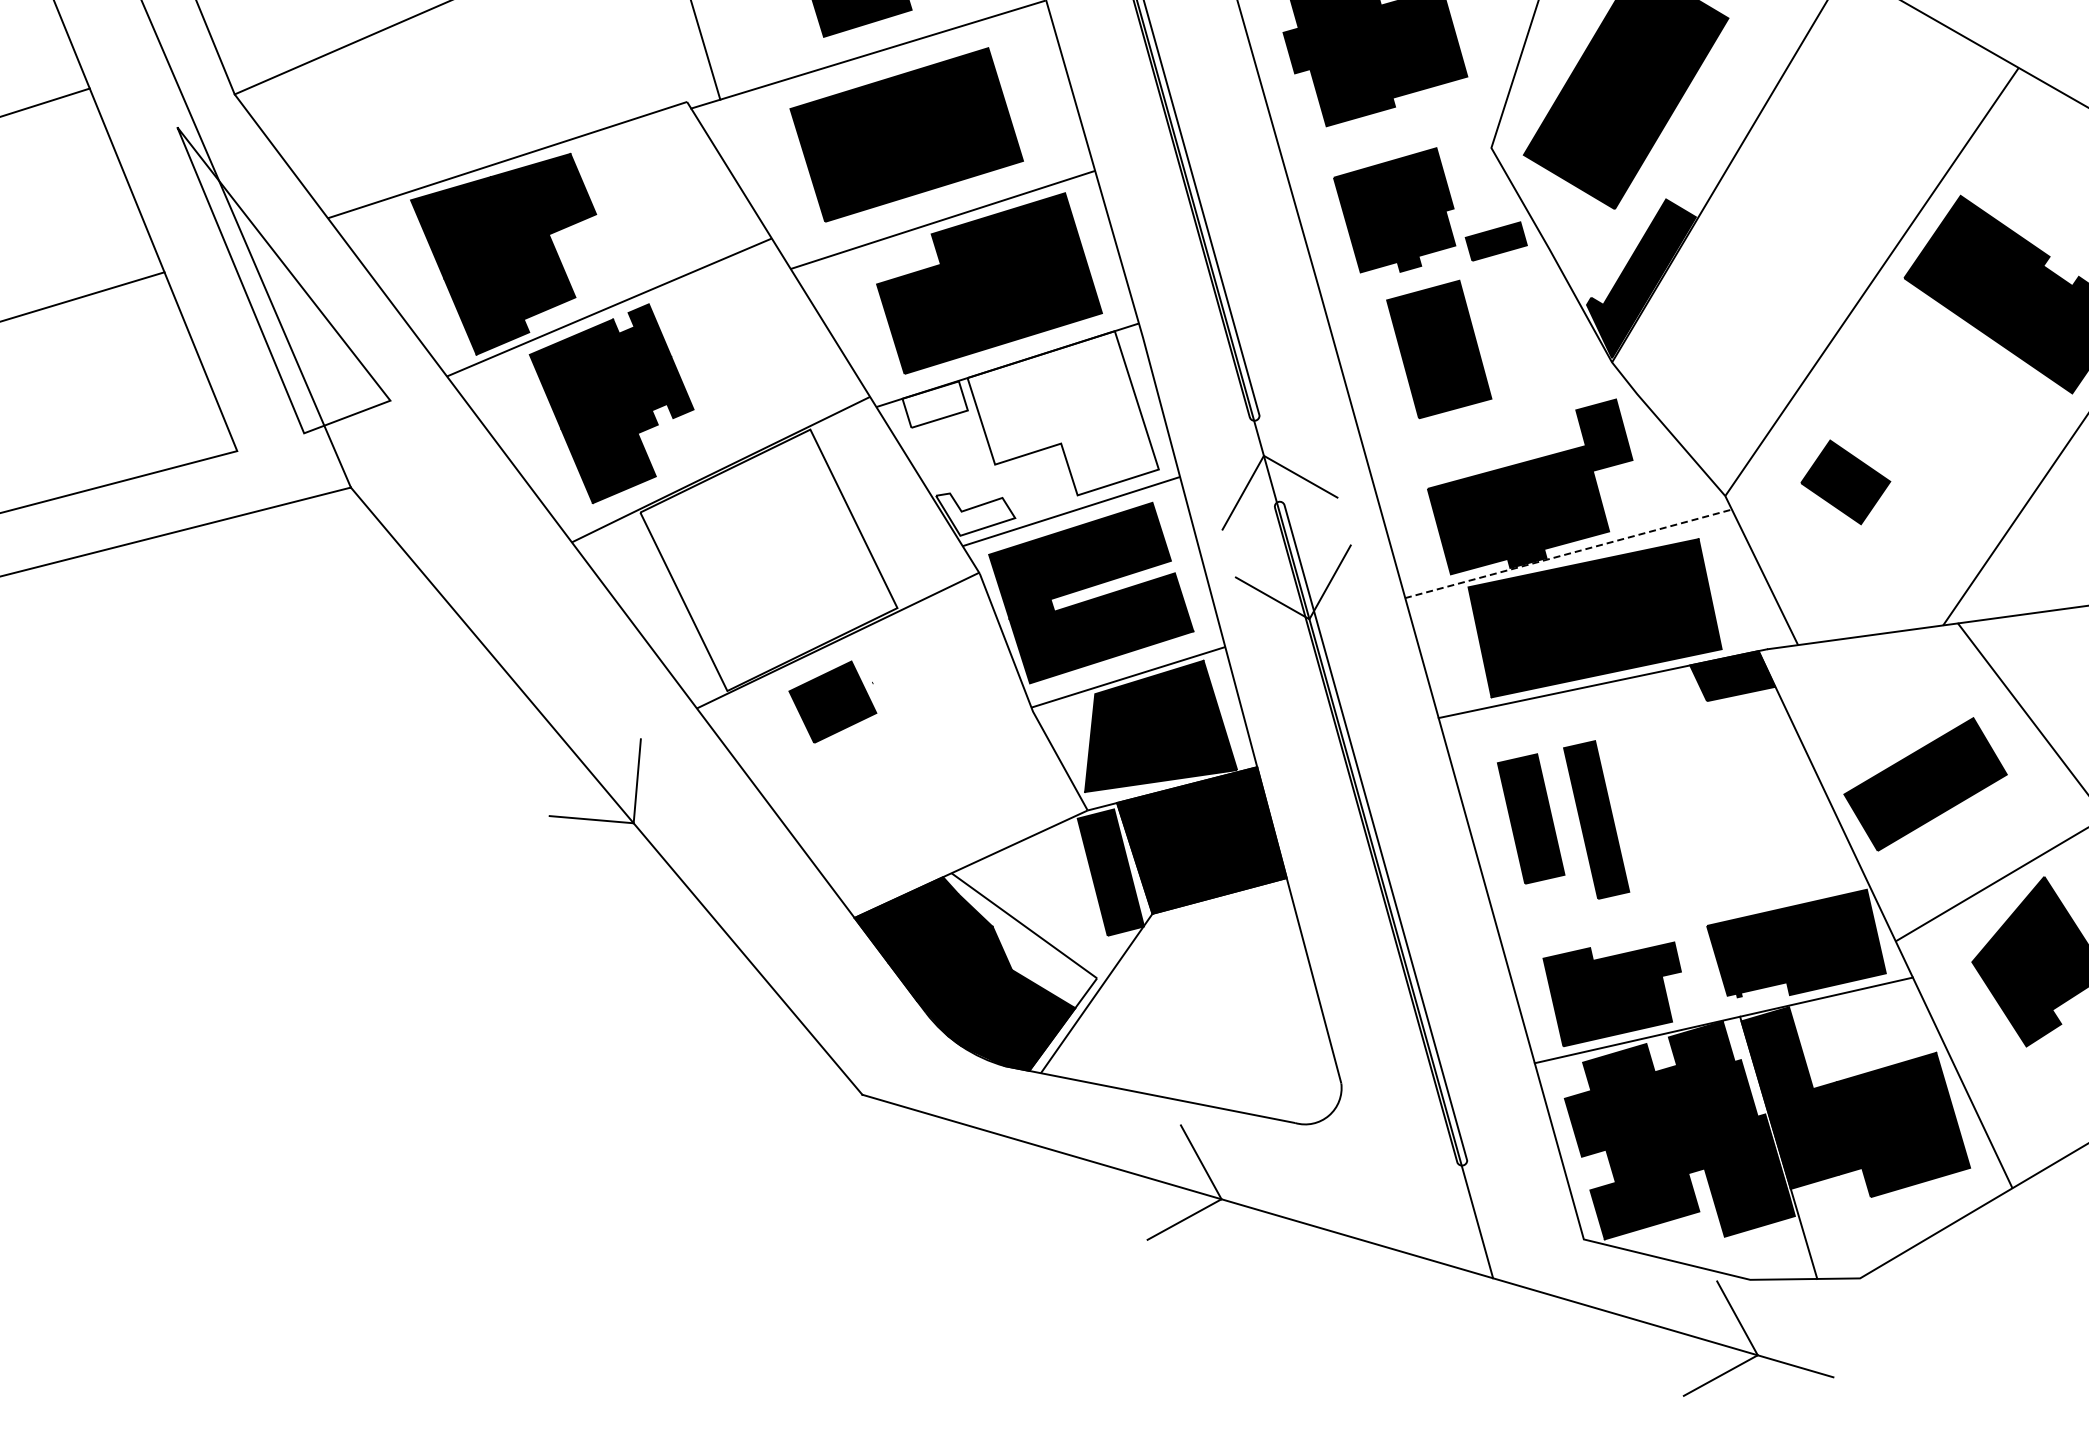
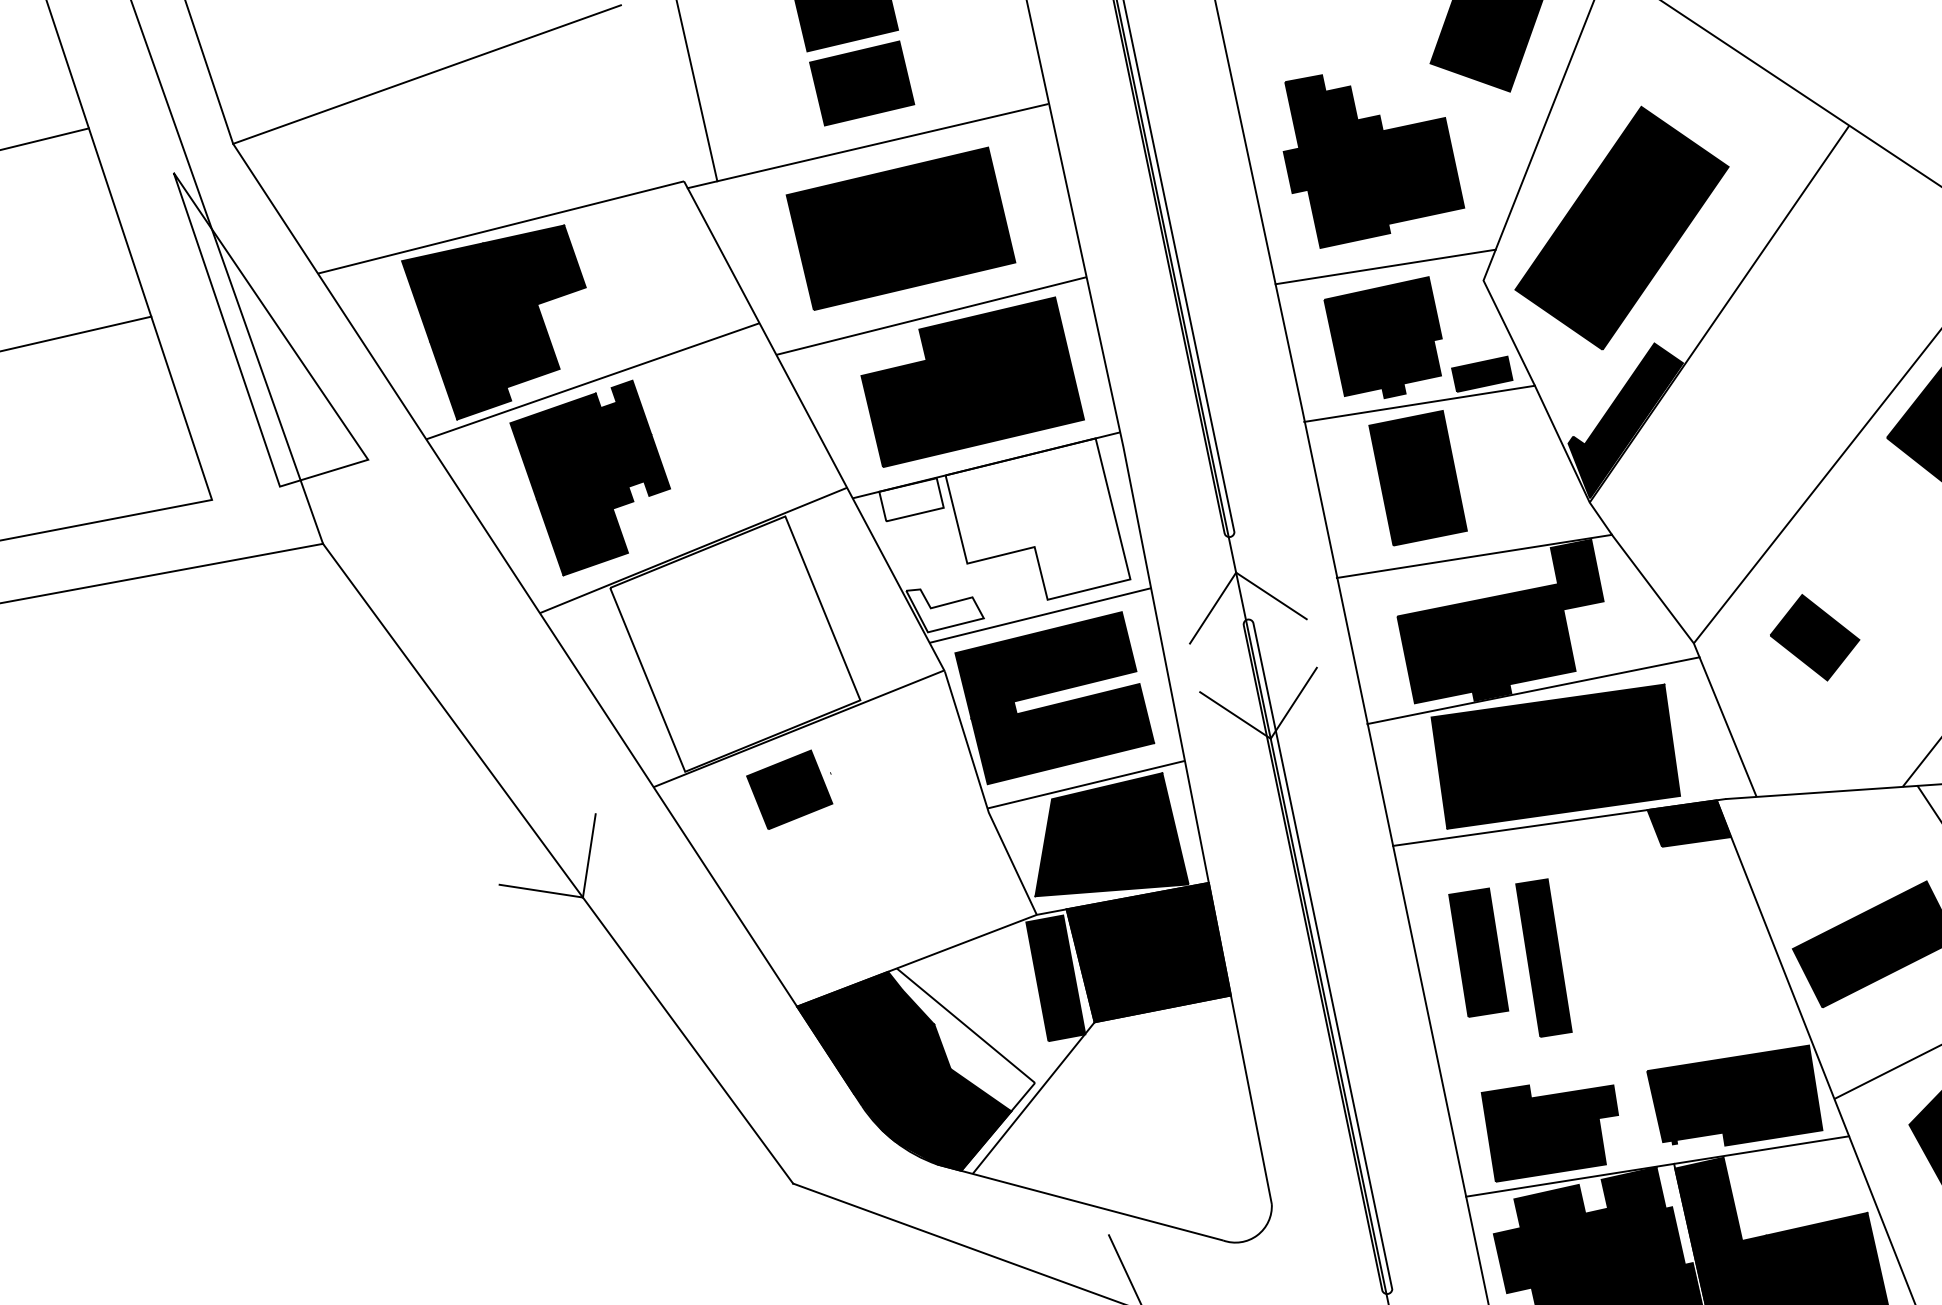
line: (1392, 140) -> (1385, 266), added
line: (1435, 274) -> (1419, 403), added
line: (1500, 423) -> (1474, 556), added
line: (1568, 553) -> (1533, 690), dashed -> solid

